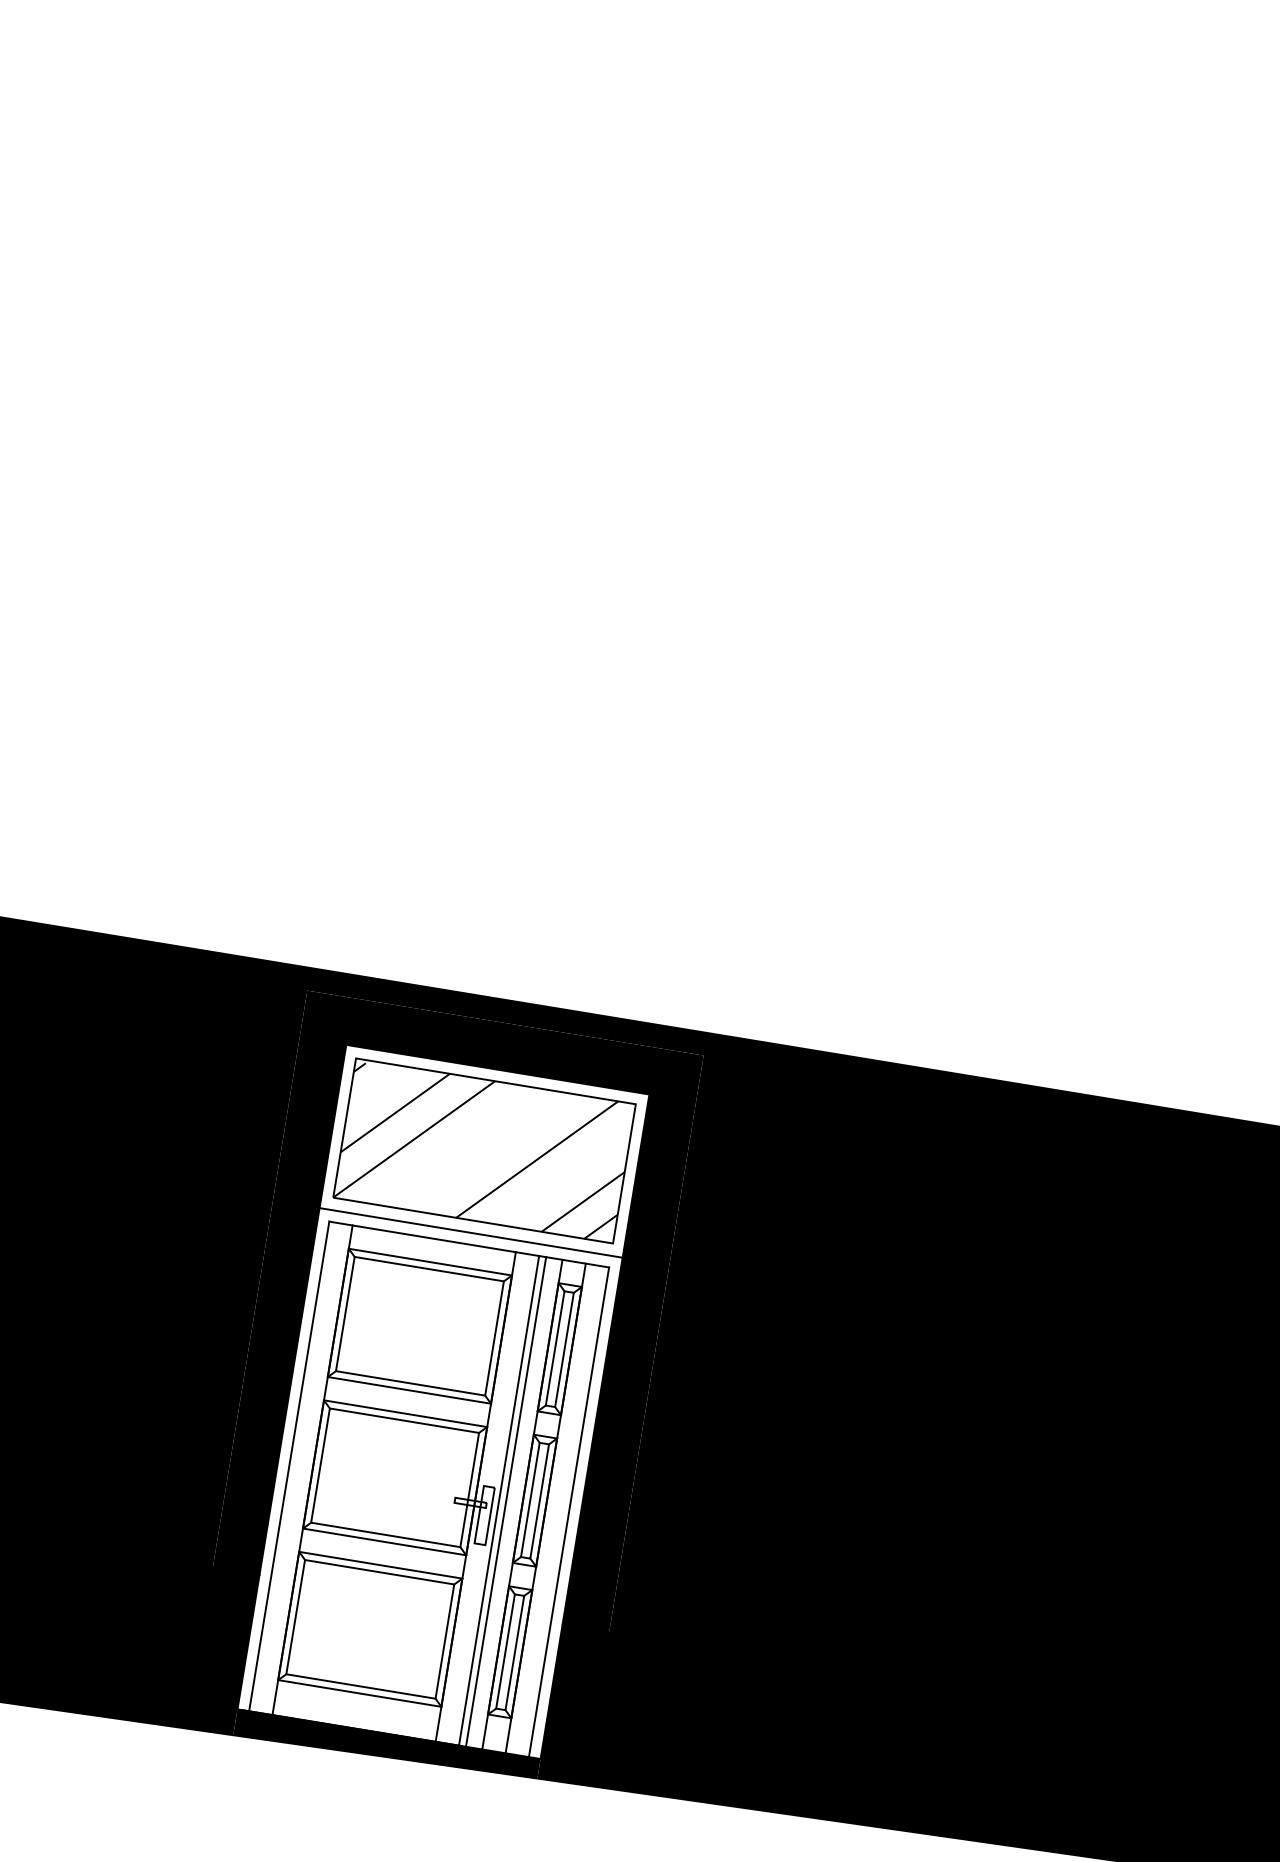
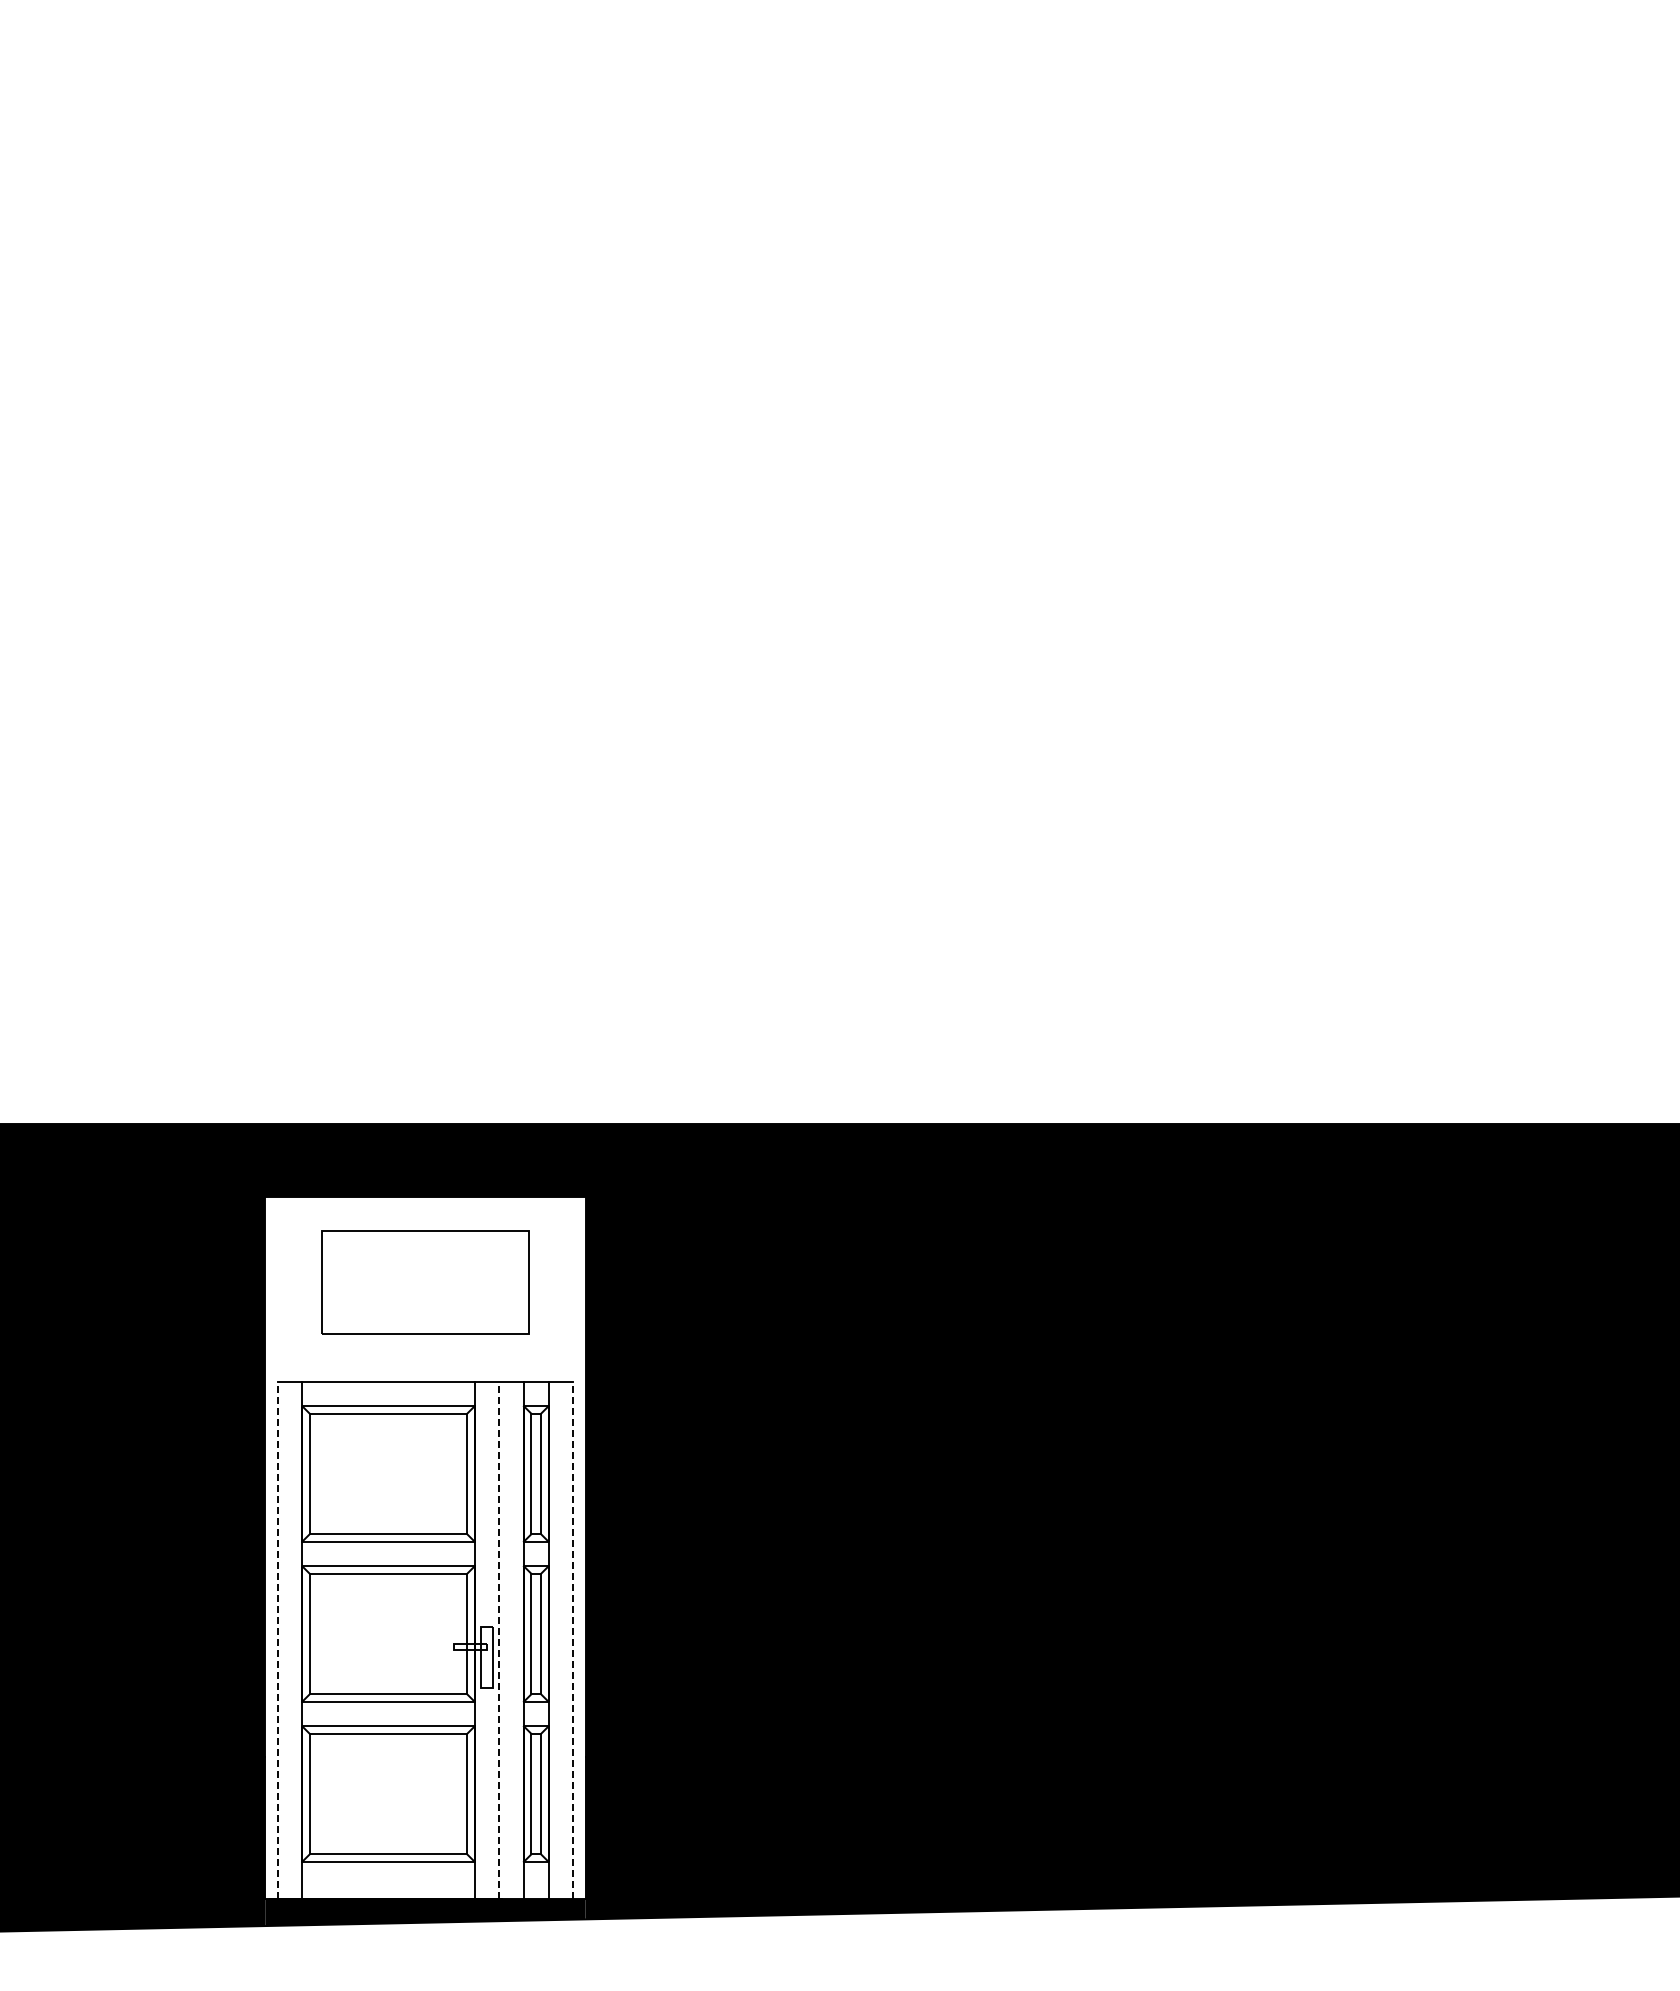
part: (484, 1150) -> (425, 1282), size x0.7
line: (471, 1233) -> (425, 1369), removed
line: (289, 1466) -> (277, 1640), solid -> dashed
line: (499, 1501) -> (499, 1640), solid -> dashed
line: (506, 1501) -> (506, 1639), removed
line: (569, 1512) -> (573, 1640), solid -> dashed

